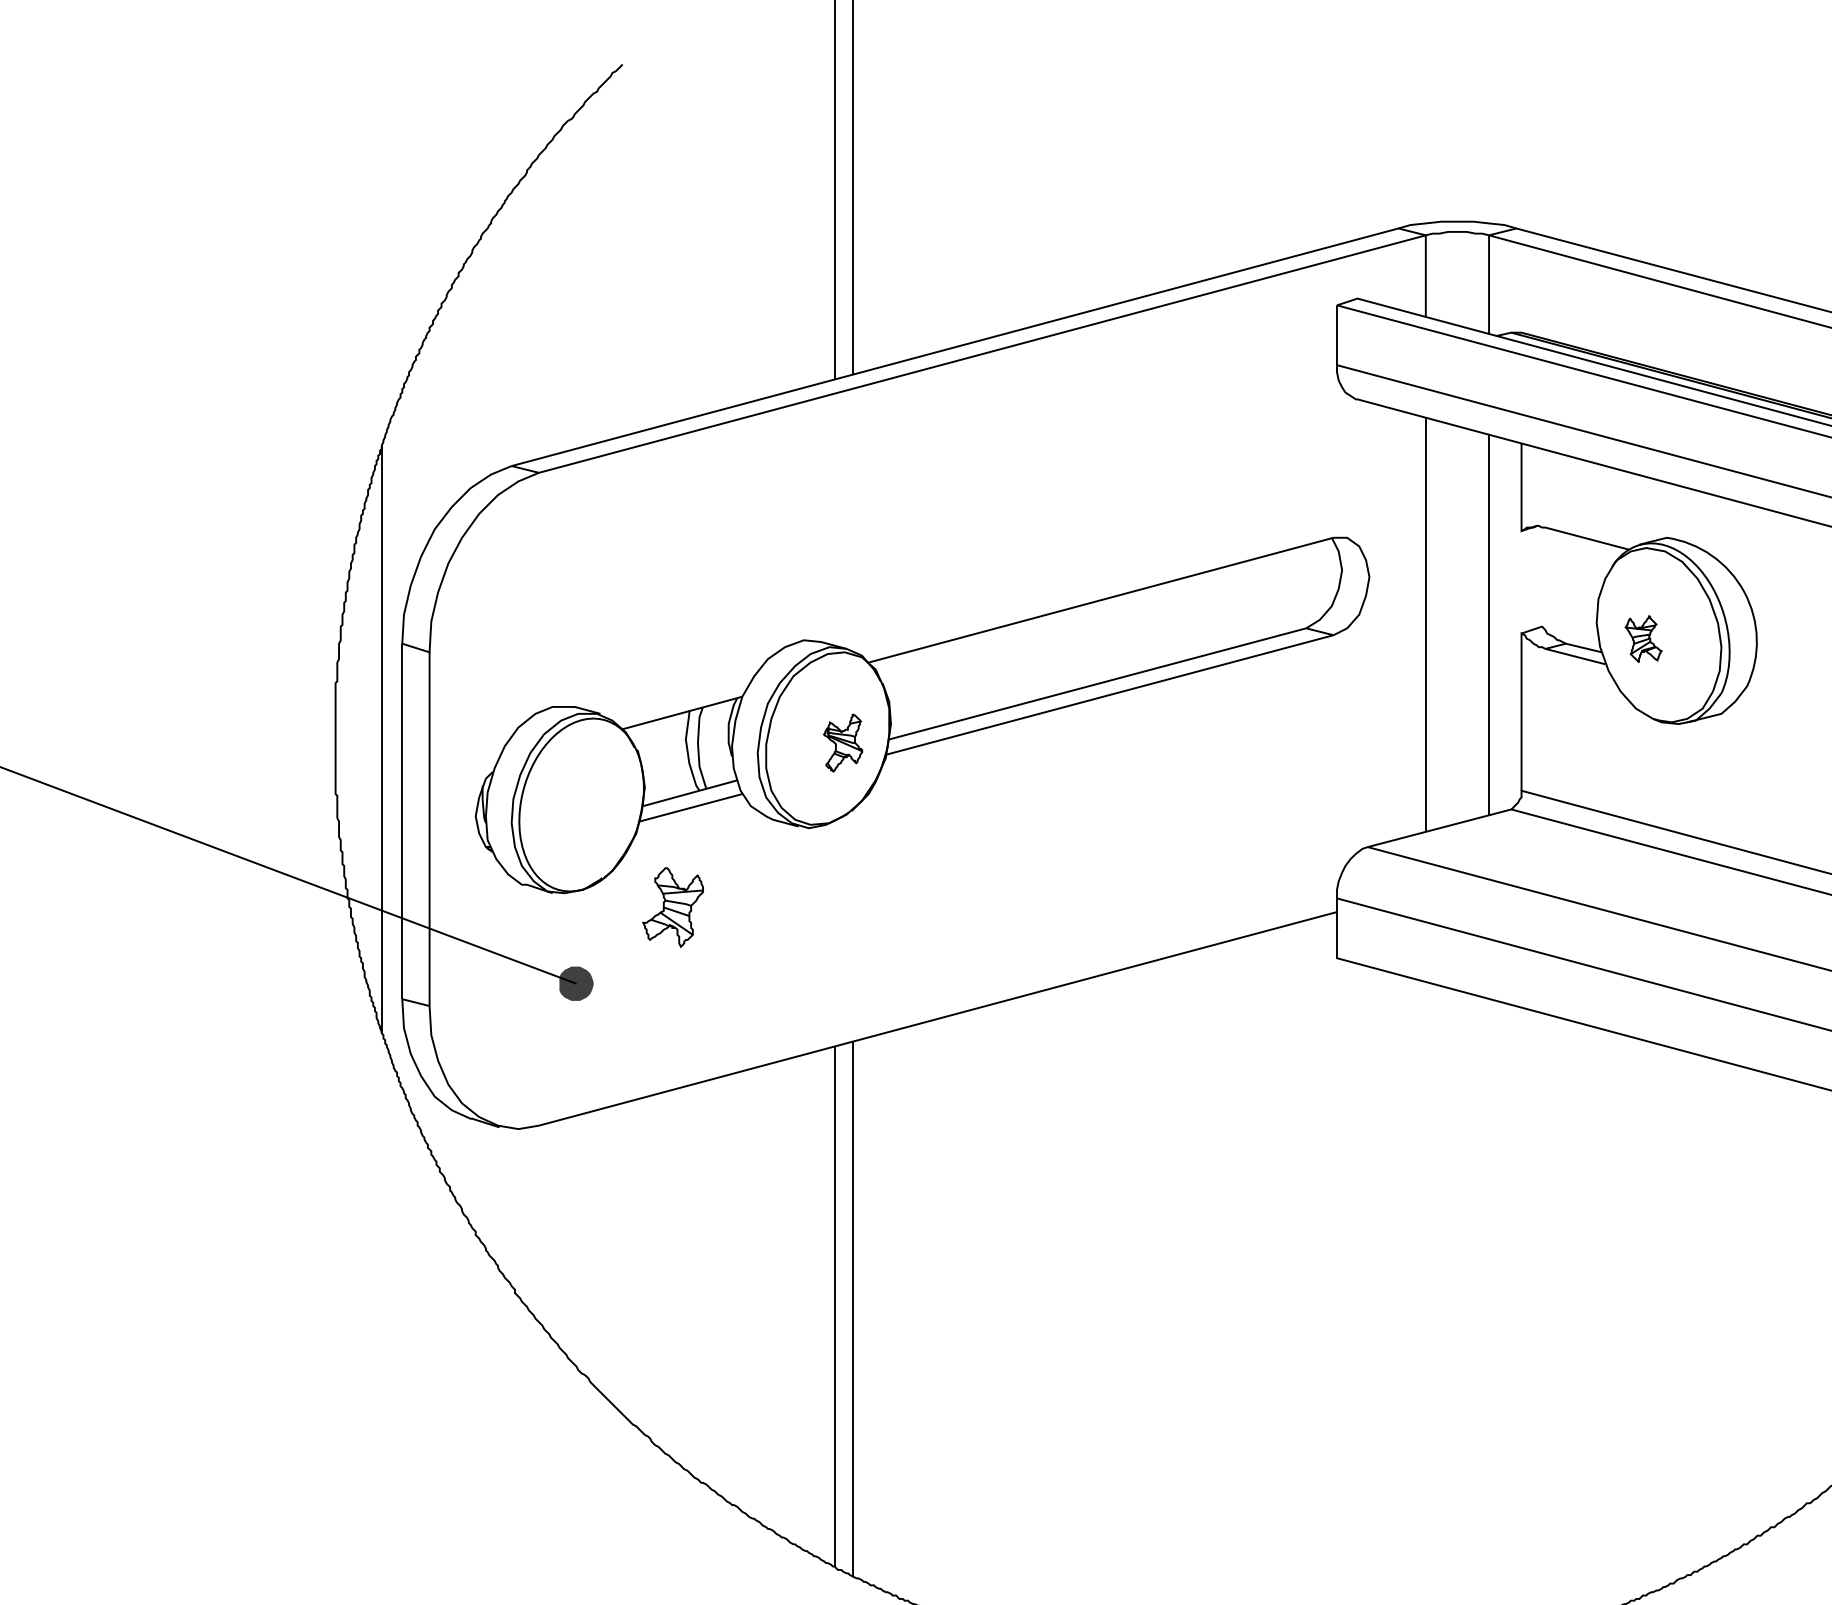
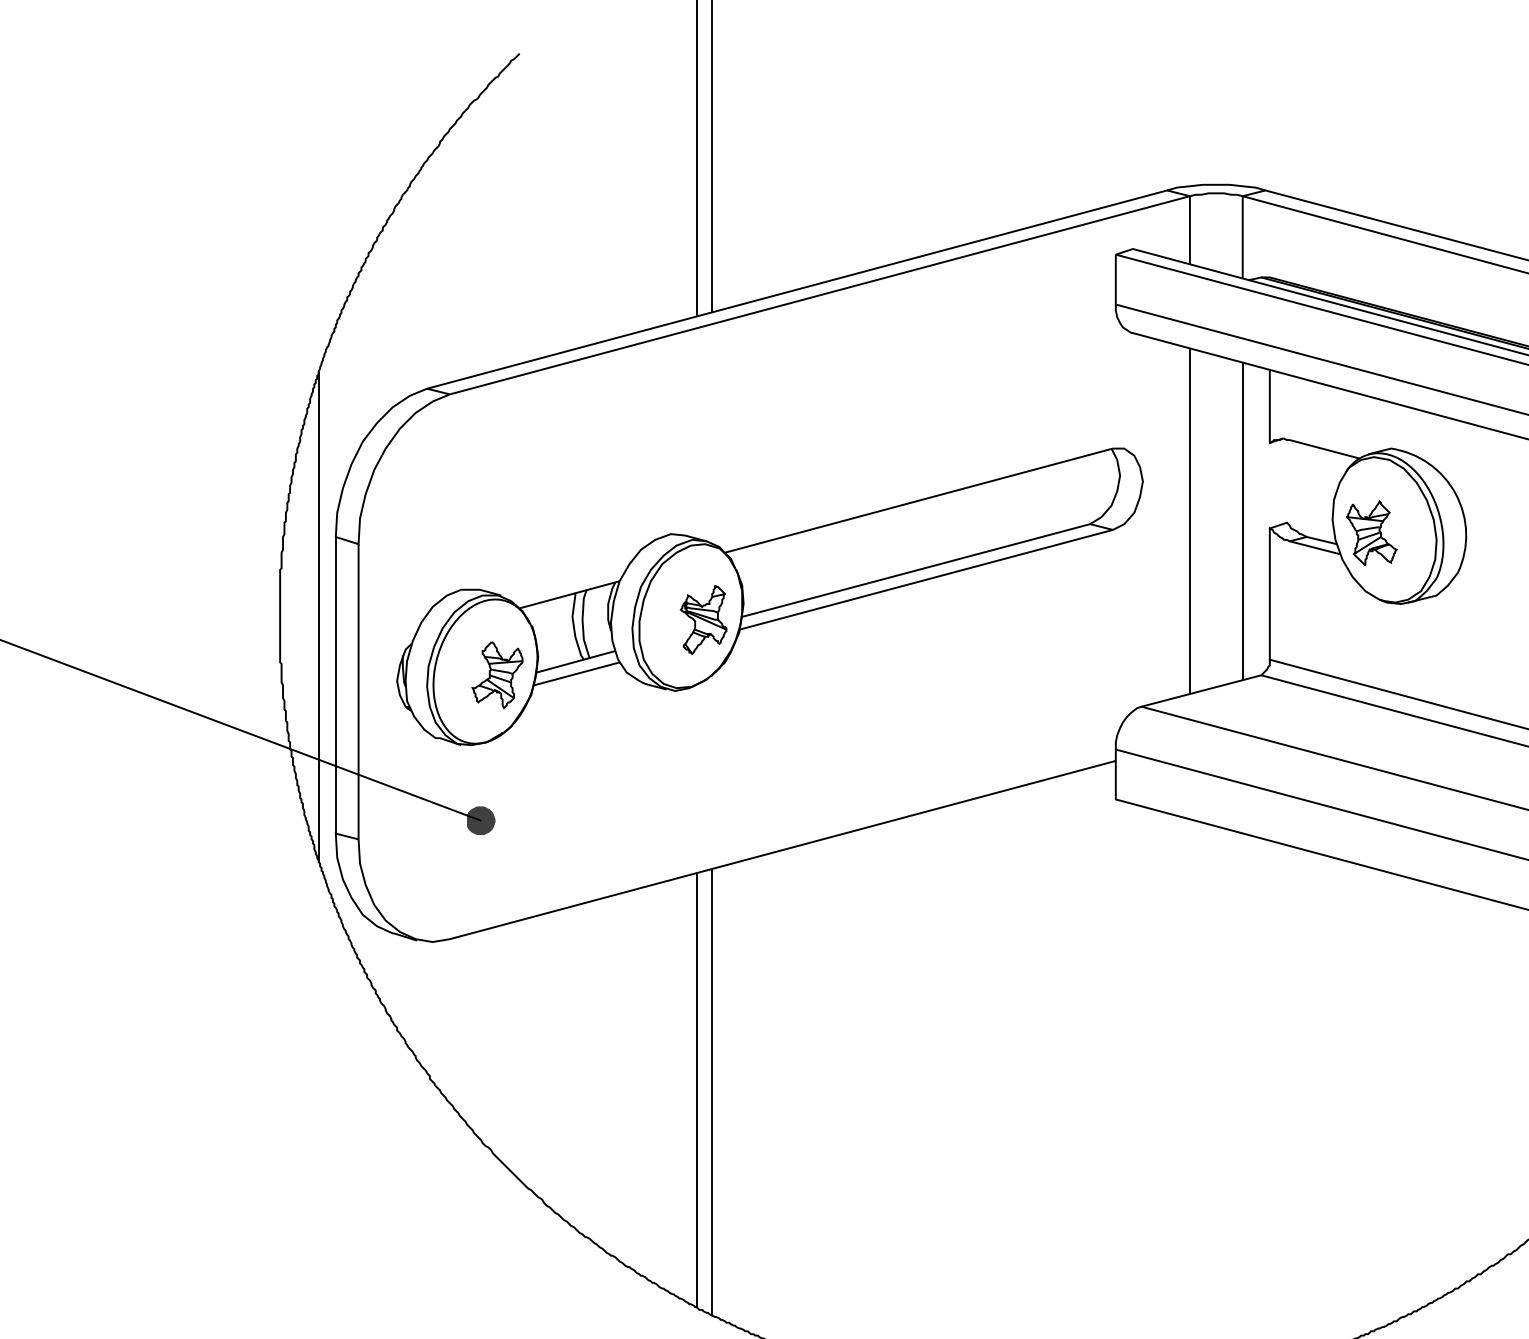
part: (1643, 638) -> (1371, 532), size x1.67
part: (842, 742) -> (703, 619), size x1.43
part: (672, 907) -> (497, 675), moved

